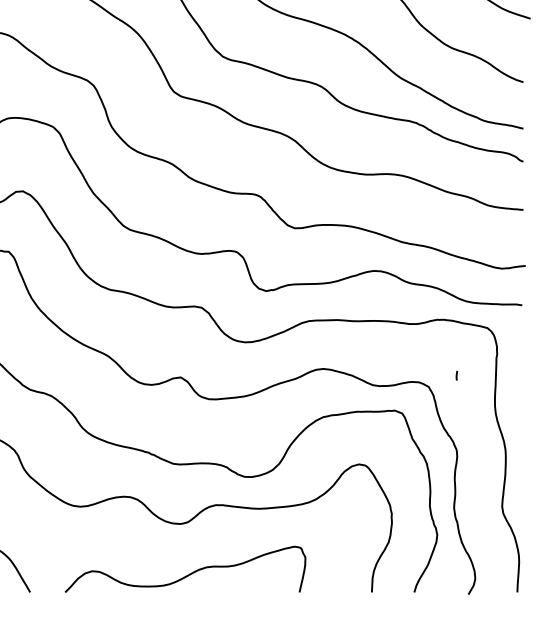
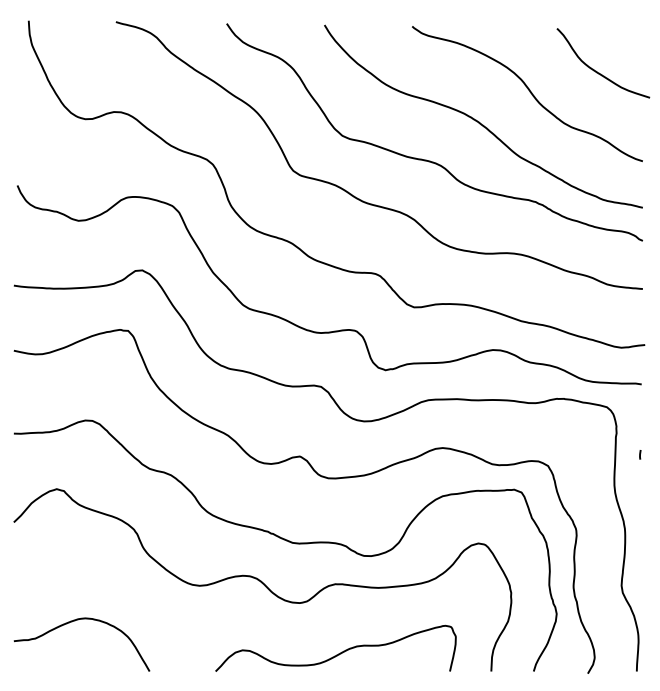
line: (457, 375) -> (640, 454), moved
curve: (188, 574) -> (338, 653), moved

